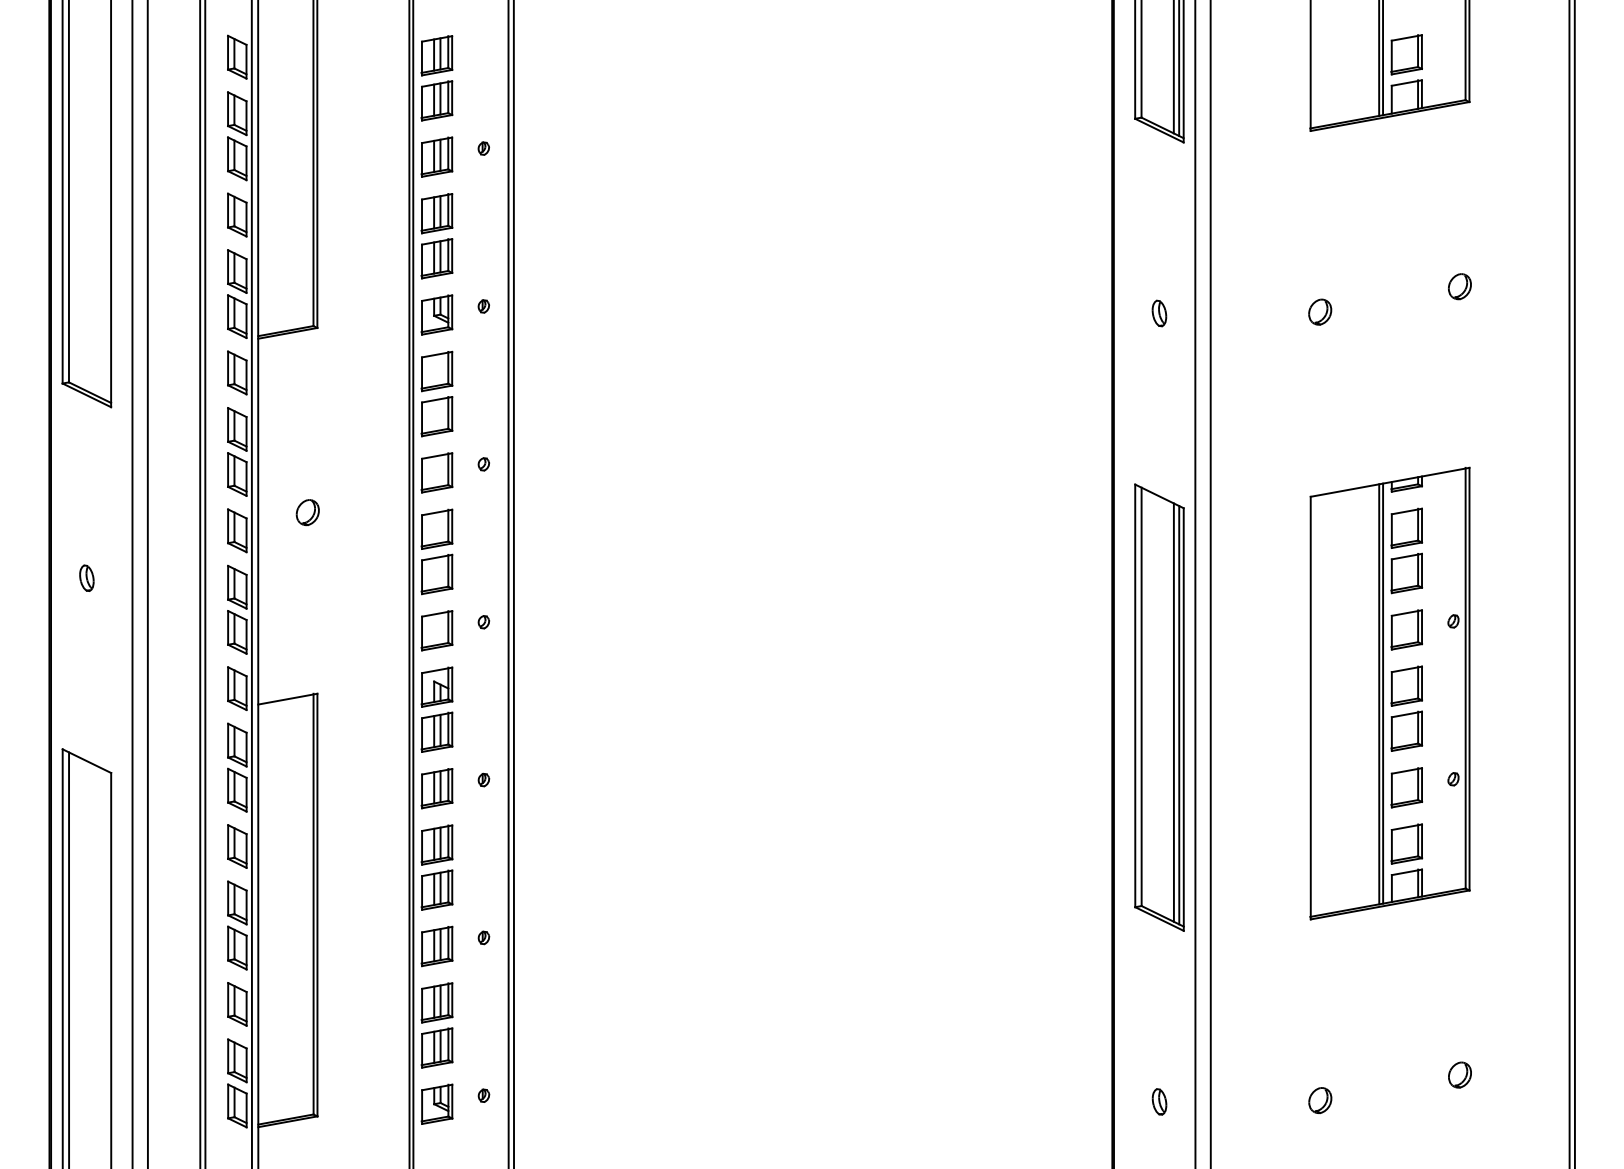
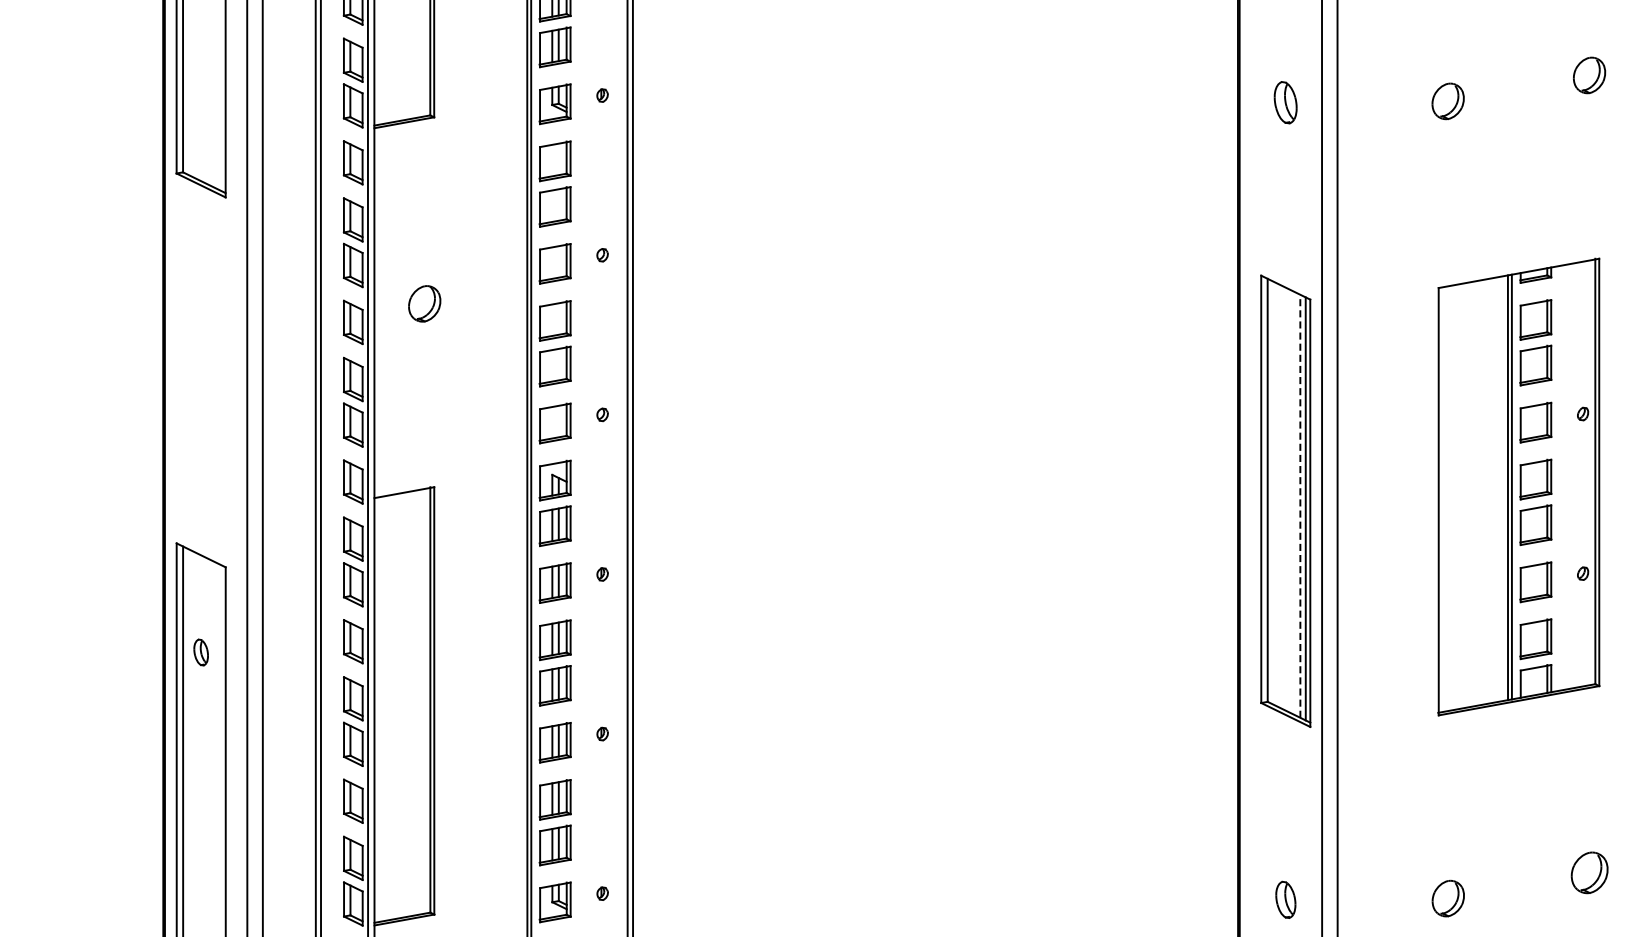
part: (1459, 286) -> (1589, 75), size x1.4
part: (1320, 311) -> (1448, 100), size x1.4
part: (1159, 313) -> (1285, 102), size x1.6
part: (307, 512) -> (424, 303), size x1.4
part: (86, 577) -> (200, 651), moved
line: (1173, 712) -> (1299, 506), solid -> dashed
part: (1459, 1074) -> (1589, 872), size x1.6
part: (1320, 1100) -> (1448, 898), size x1.4
part: (1159, 1101) -> (1285, 899), size x1.4

